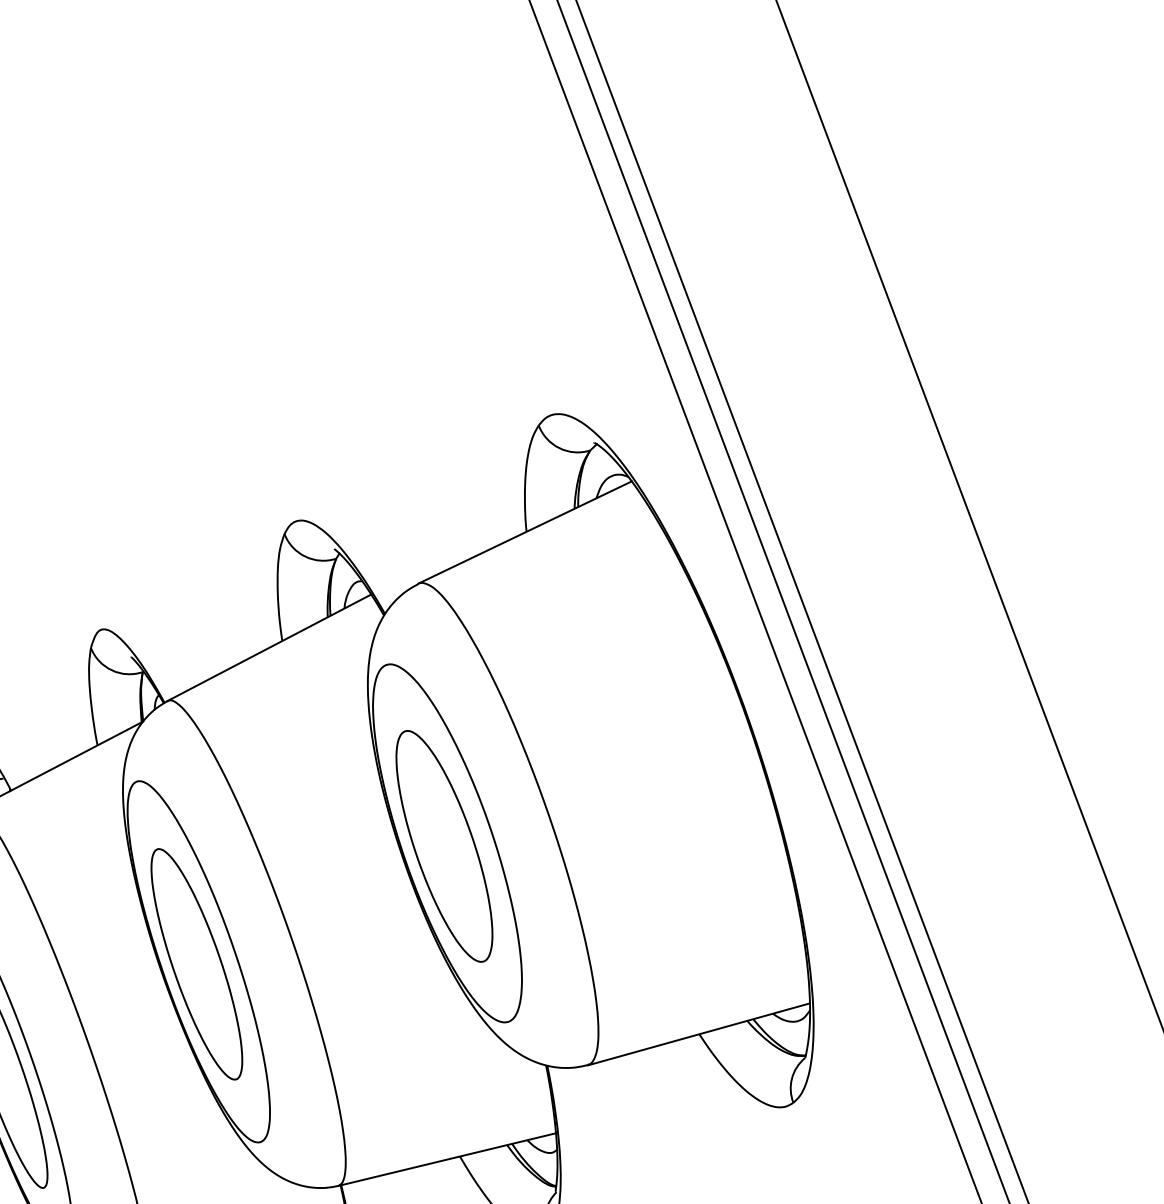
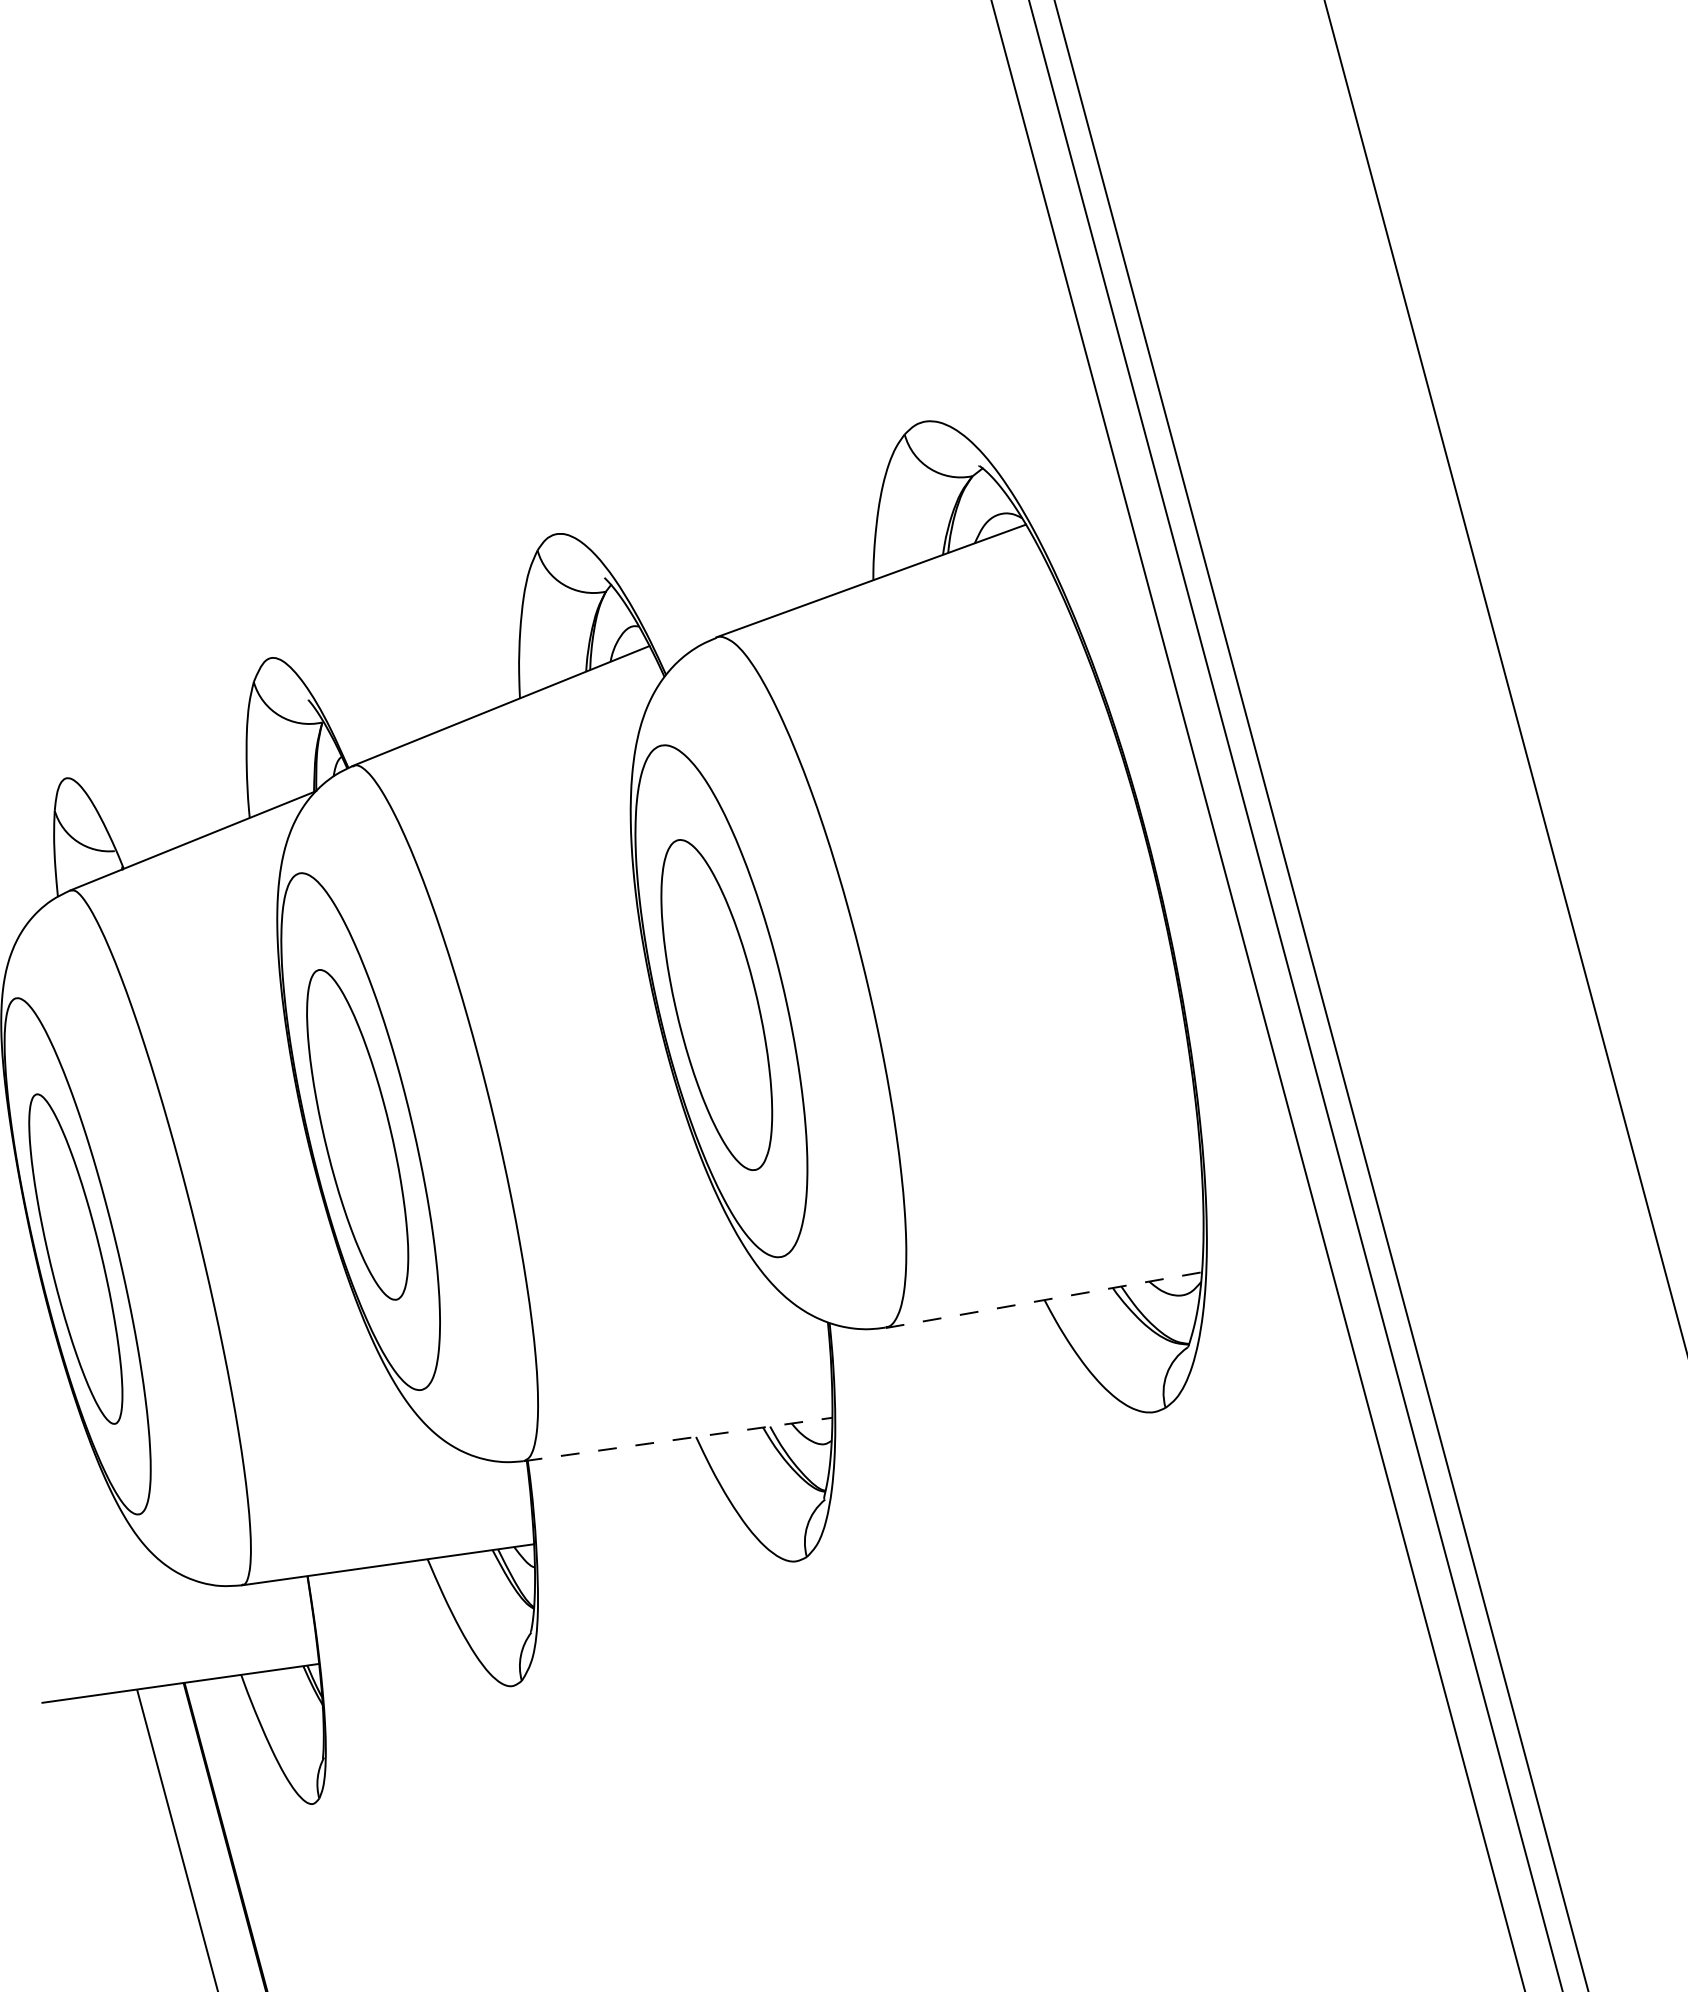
line: (698, 1034) -> (1043, 1300), solid -> dashed
line: (447, 1159) -> (678, 1439), solid -> dashed

